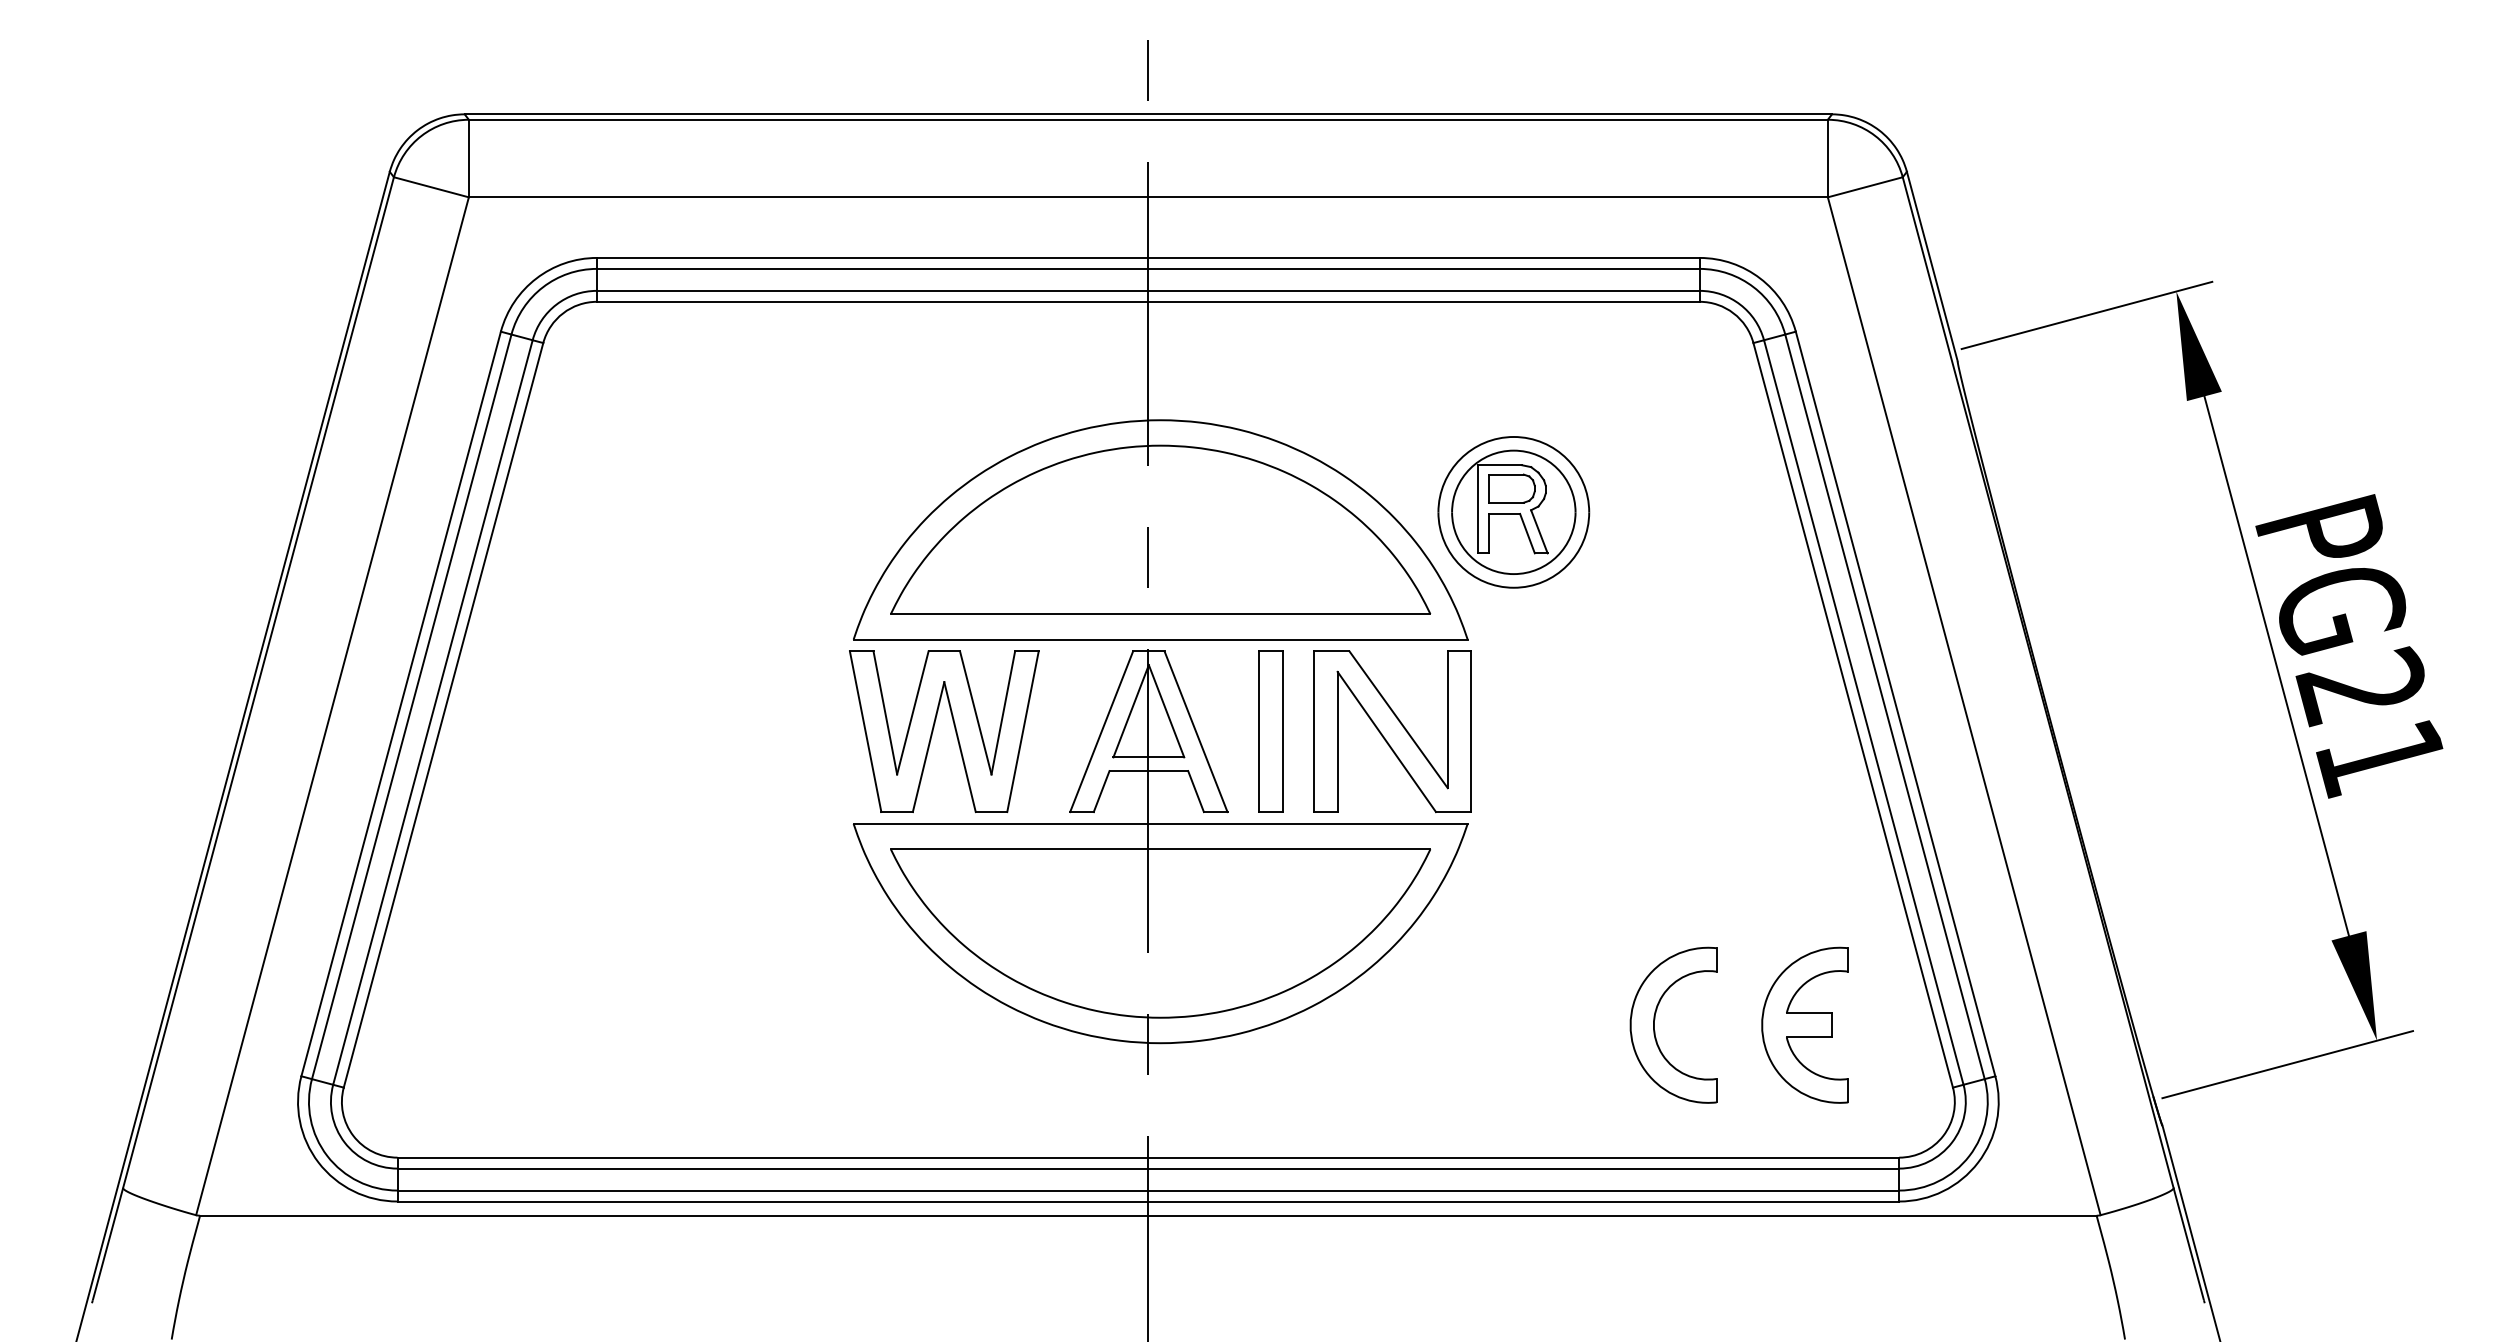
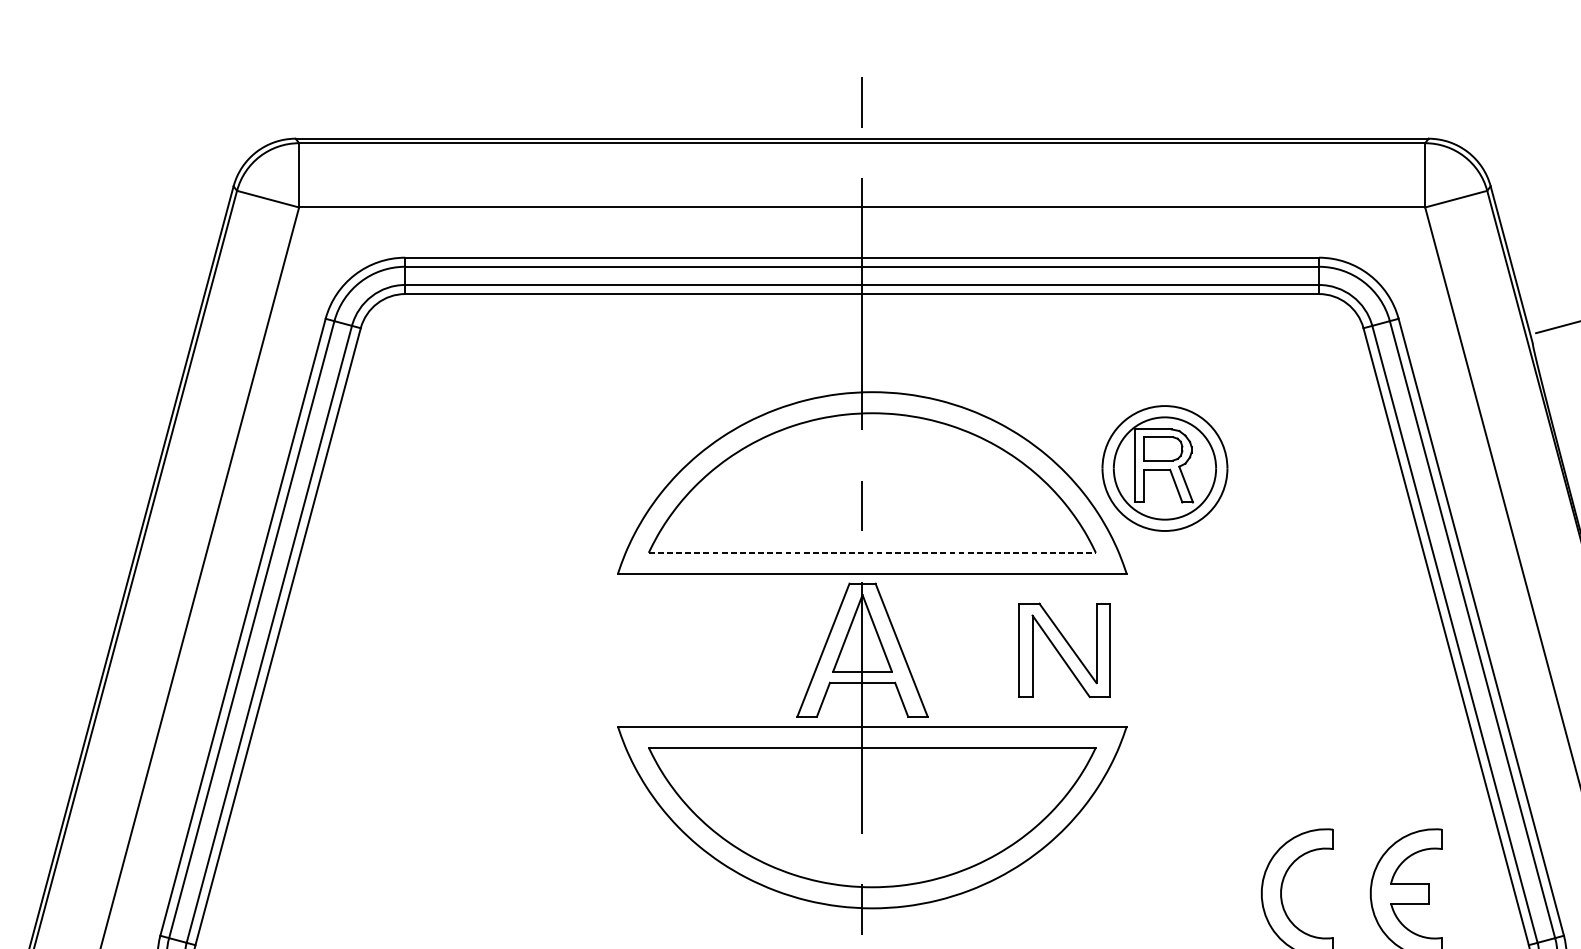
line: (1160, 614) -> (872, 553), solid -> dashed
part: (954, 729) -> (701, 648), removed
part: (1270, 731) -> (963, 650), removed
part: (1392, 731) -> (1064, 650), size x0.7

